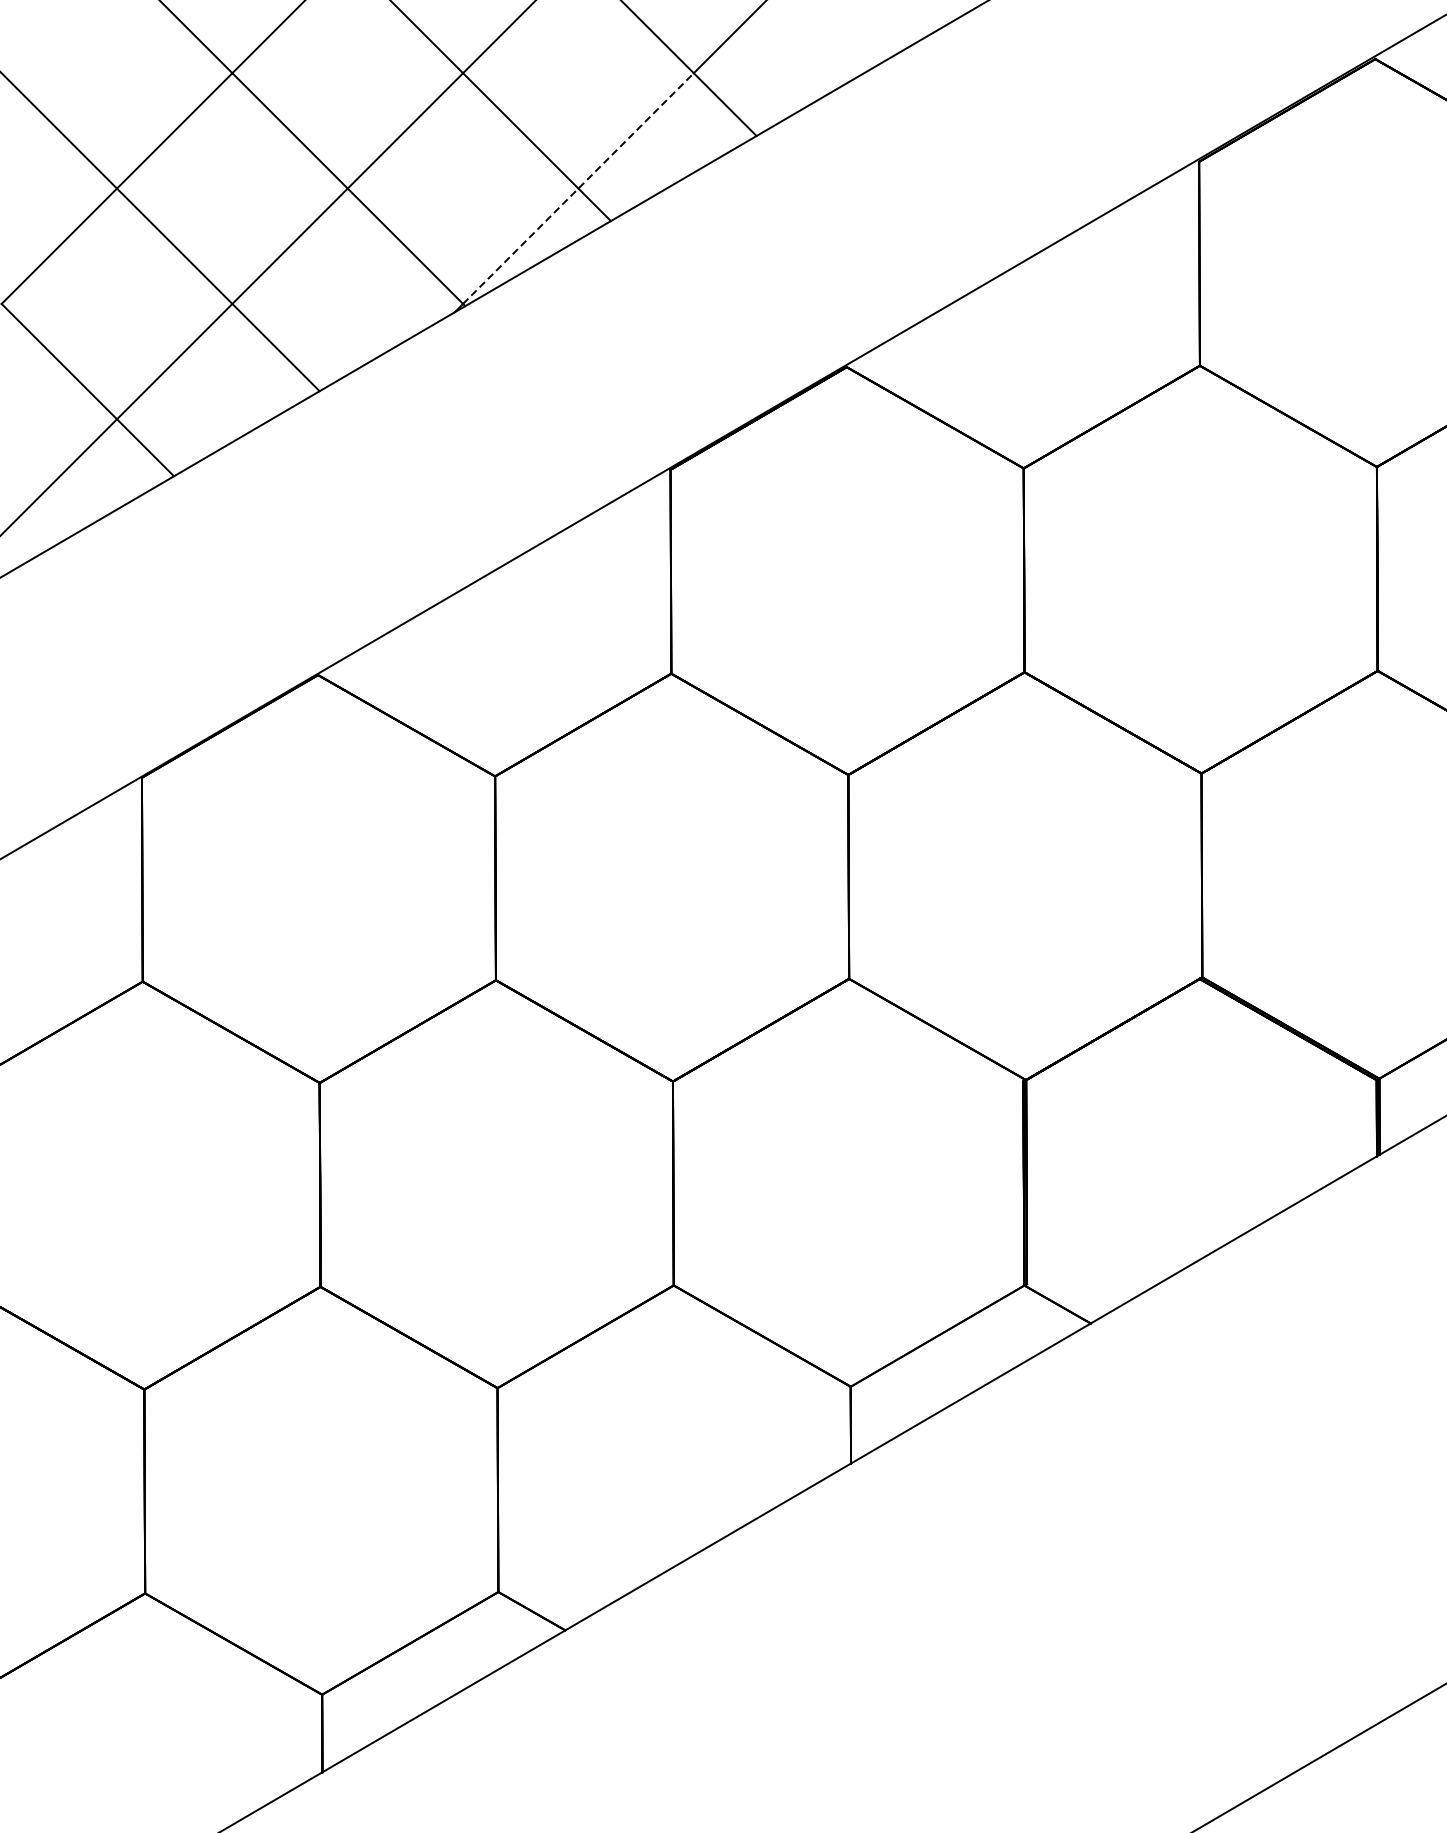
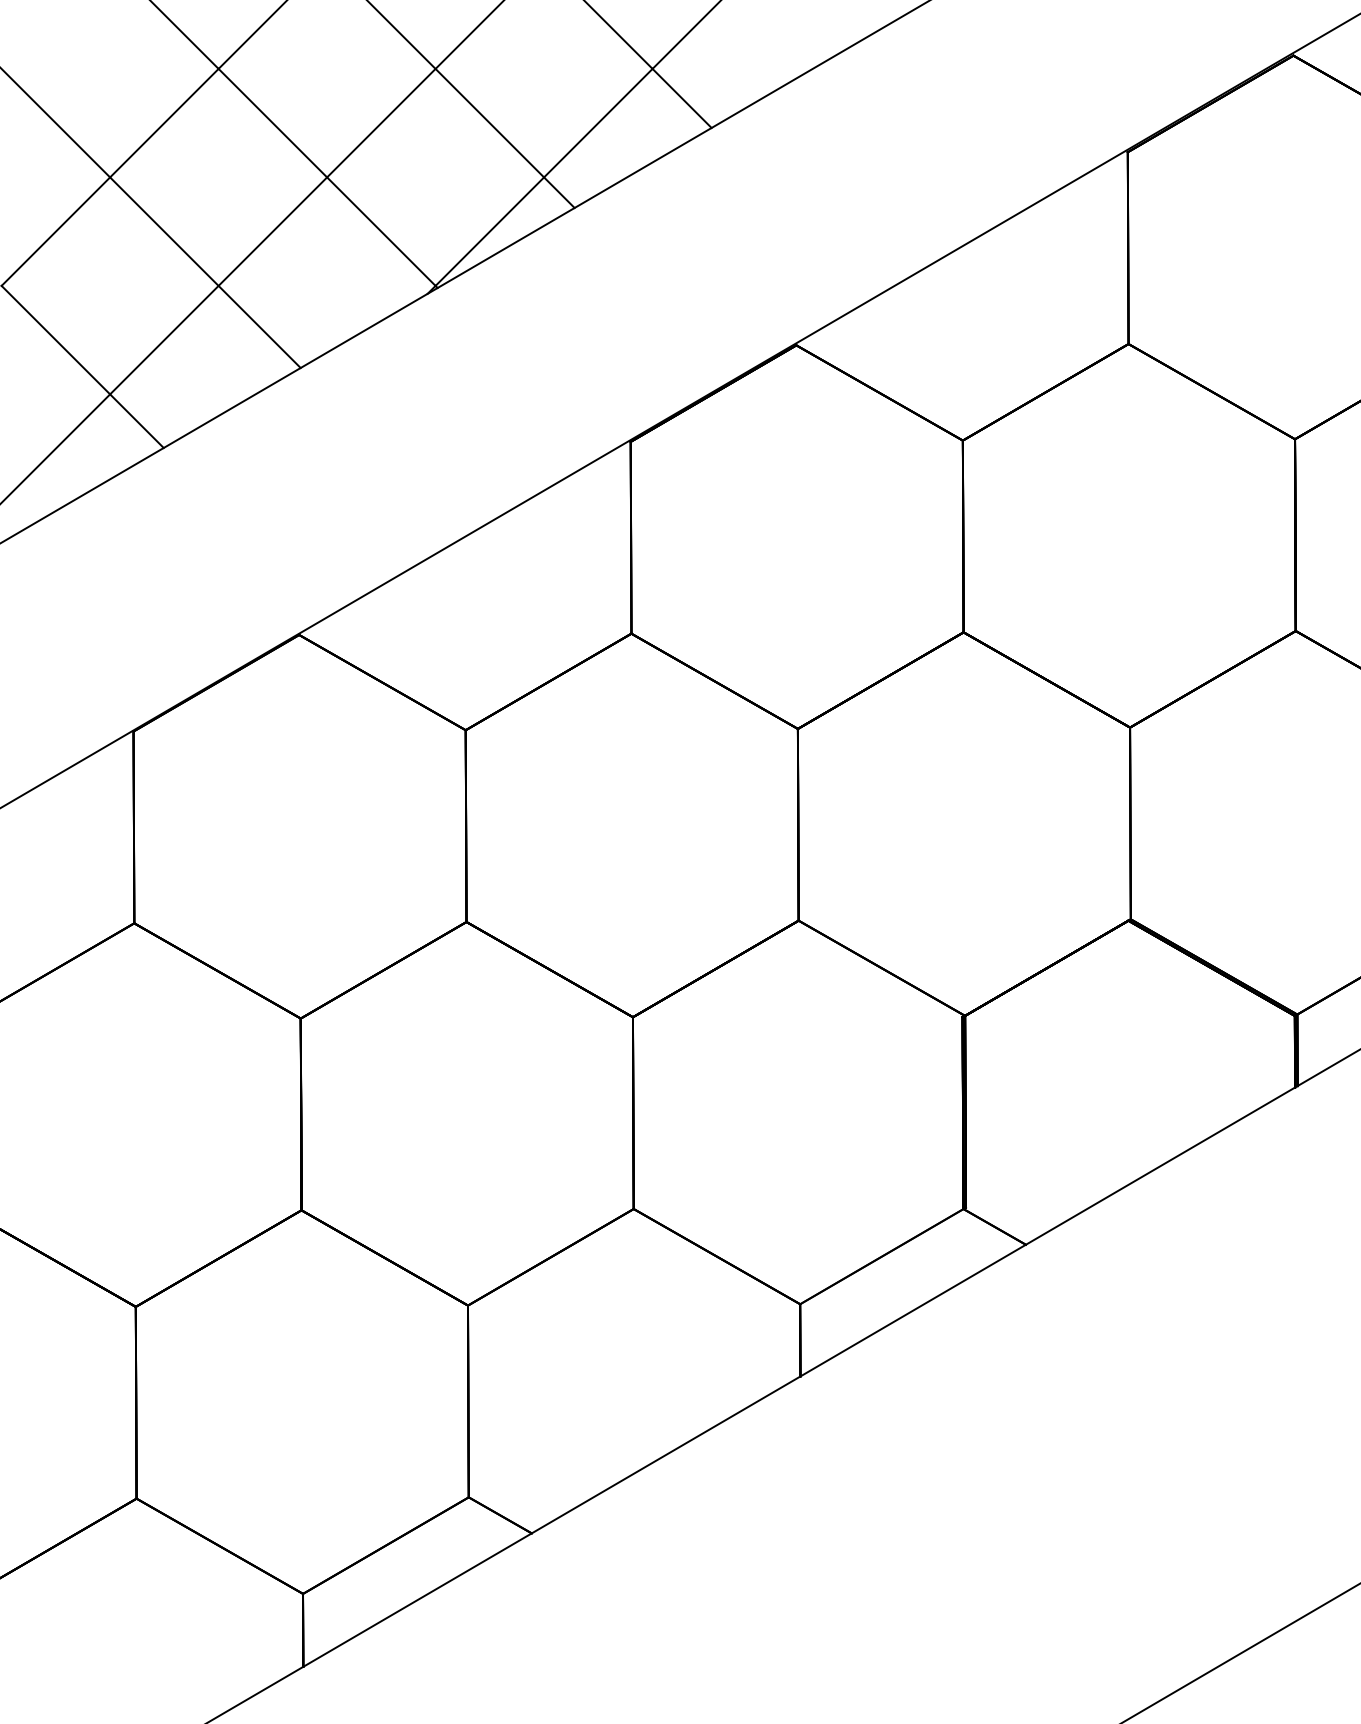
line: (578, 188) -> (544, 177), dashed -> solid

